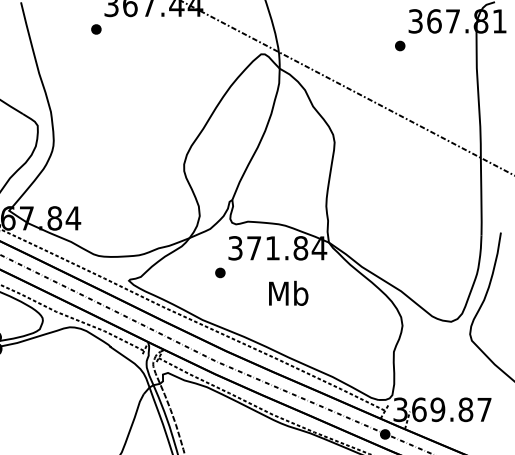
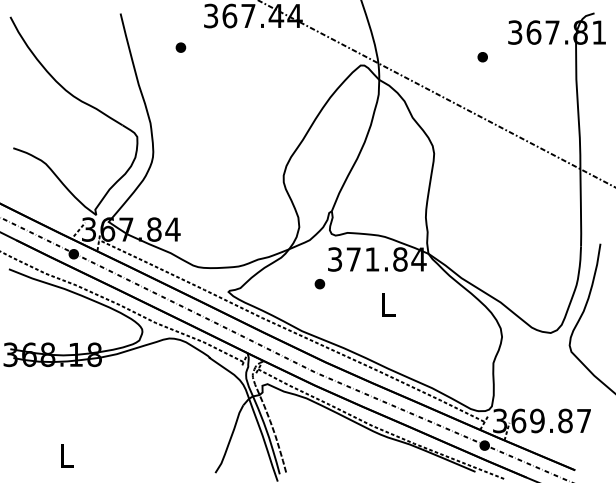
part: (95, 29) -> (180, 47), moved
part: (399, 46) -> (482, 57), moved
text: (287, 293) -> (387, 304), Mb -> L

